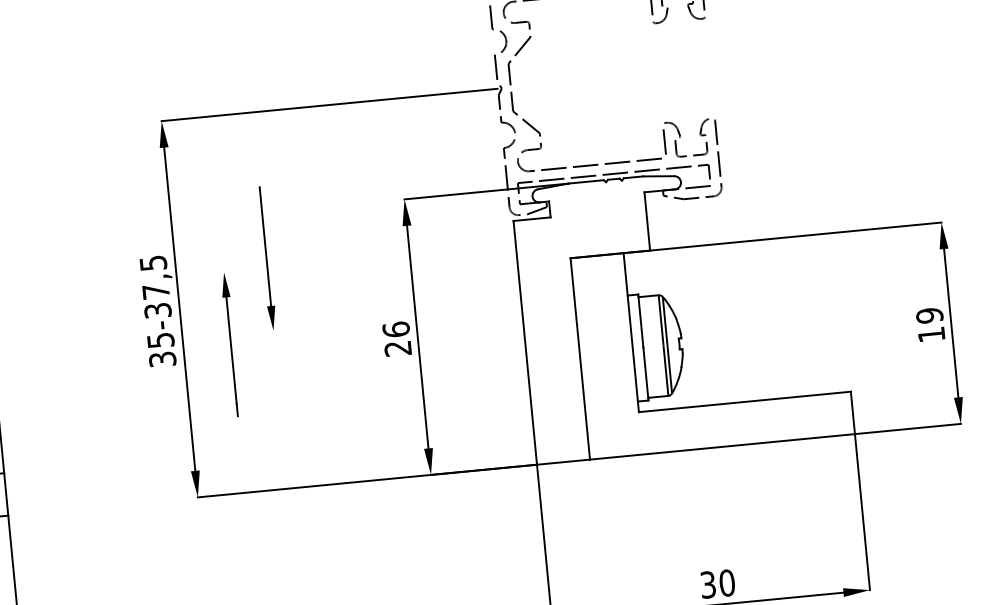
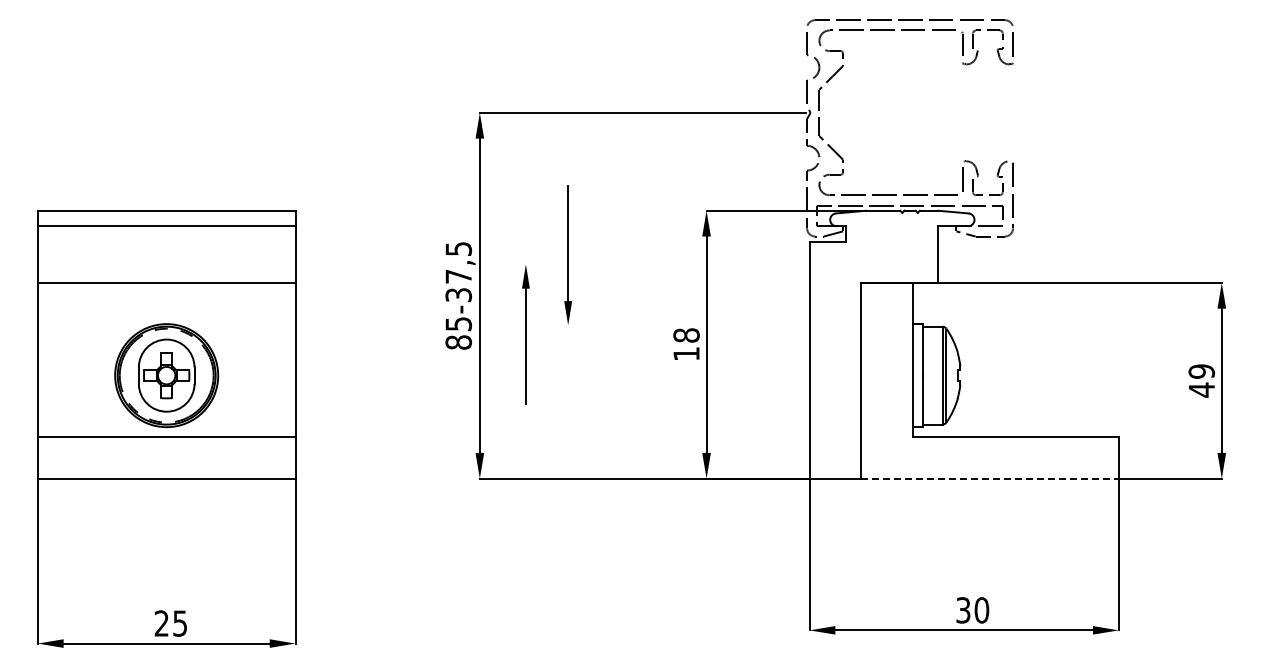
text: (931, 334) -> (1201, 389), 19 -> 49
text: (397, 338) -> (686, 344), 26 -> 18
text: (162, 359) -> (458, 342), 35-37,5 -> 85-37,5
line: (722, 446) -> (989, 478), solid -> dashed

